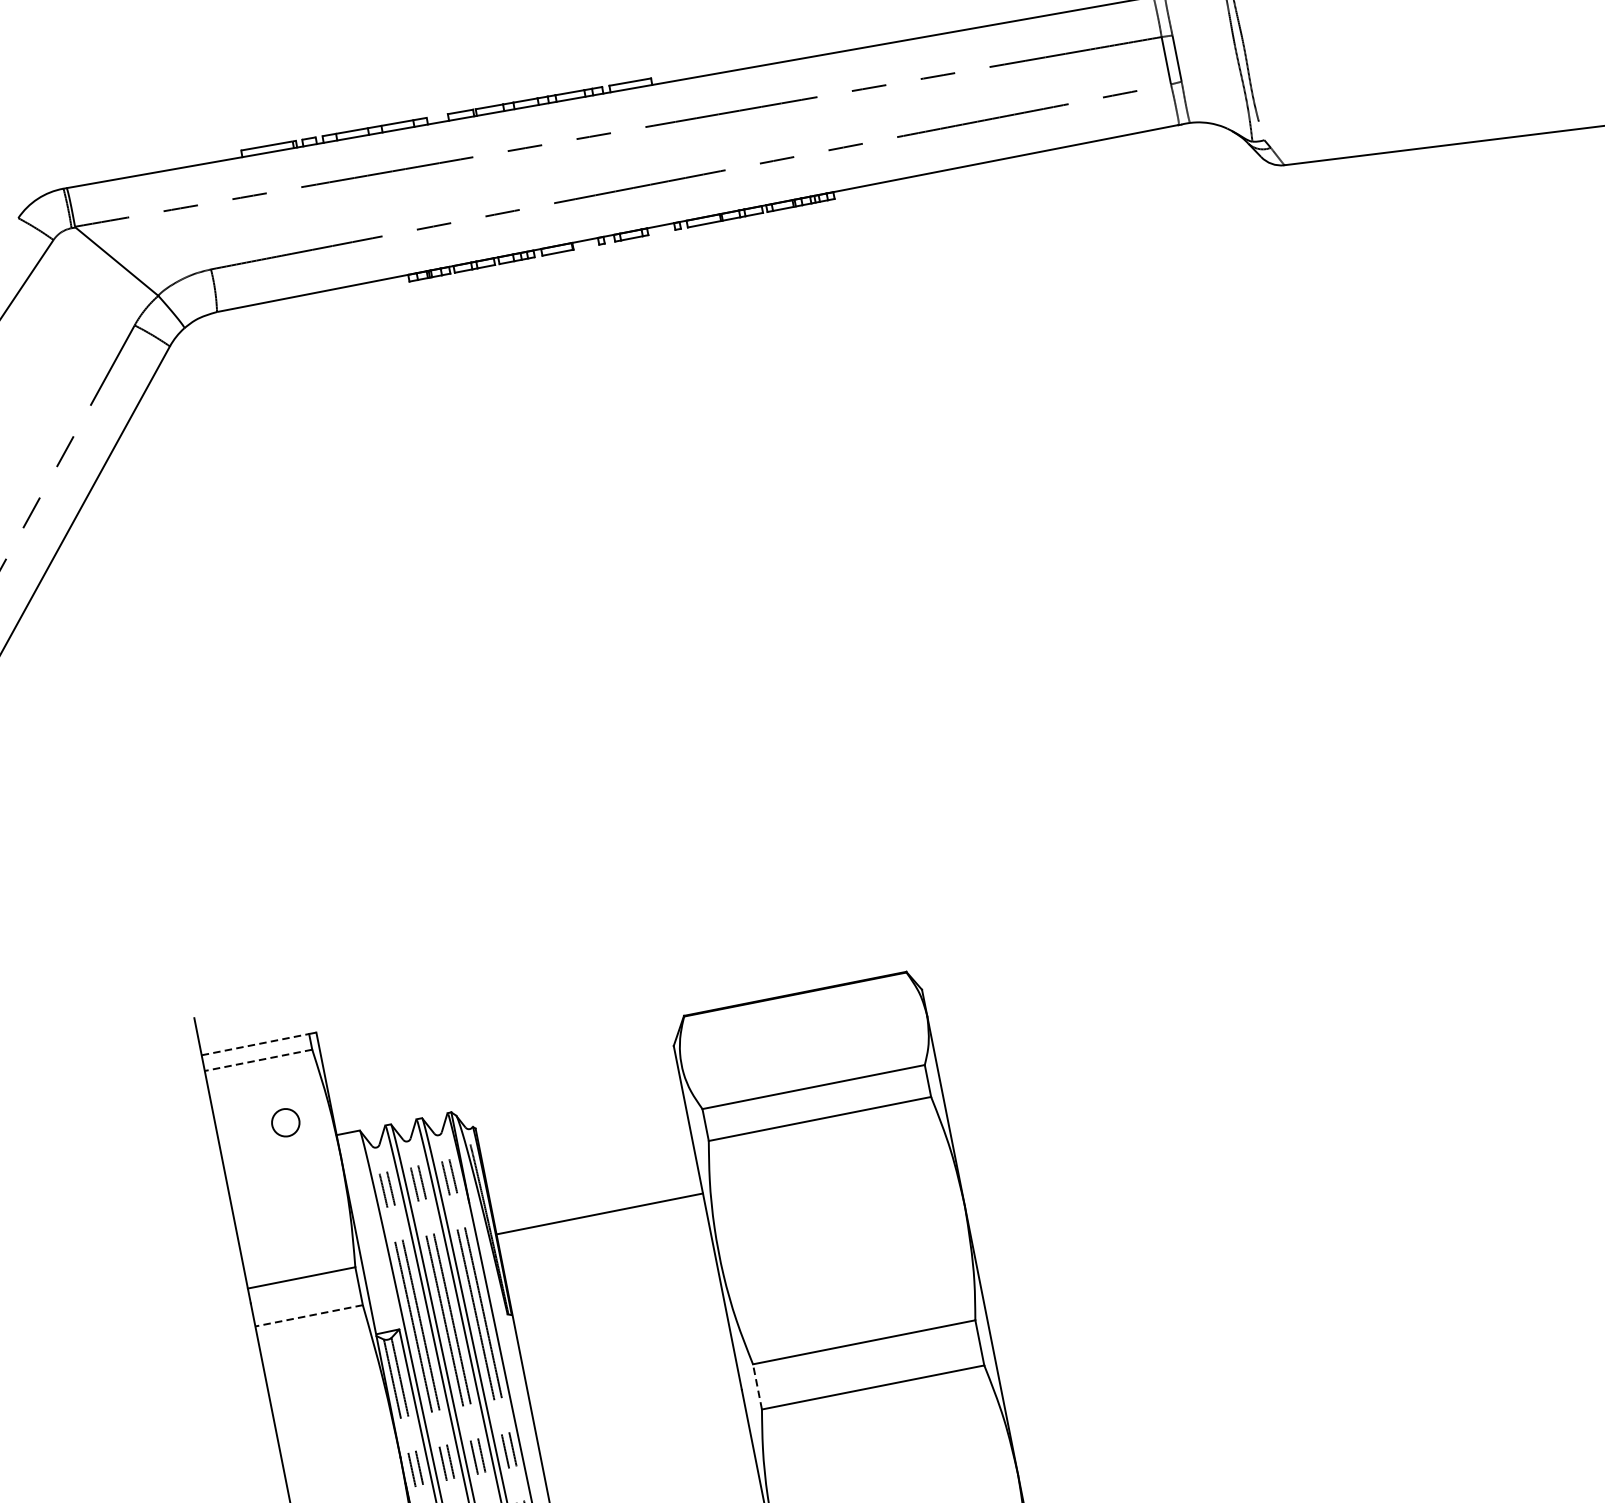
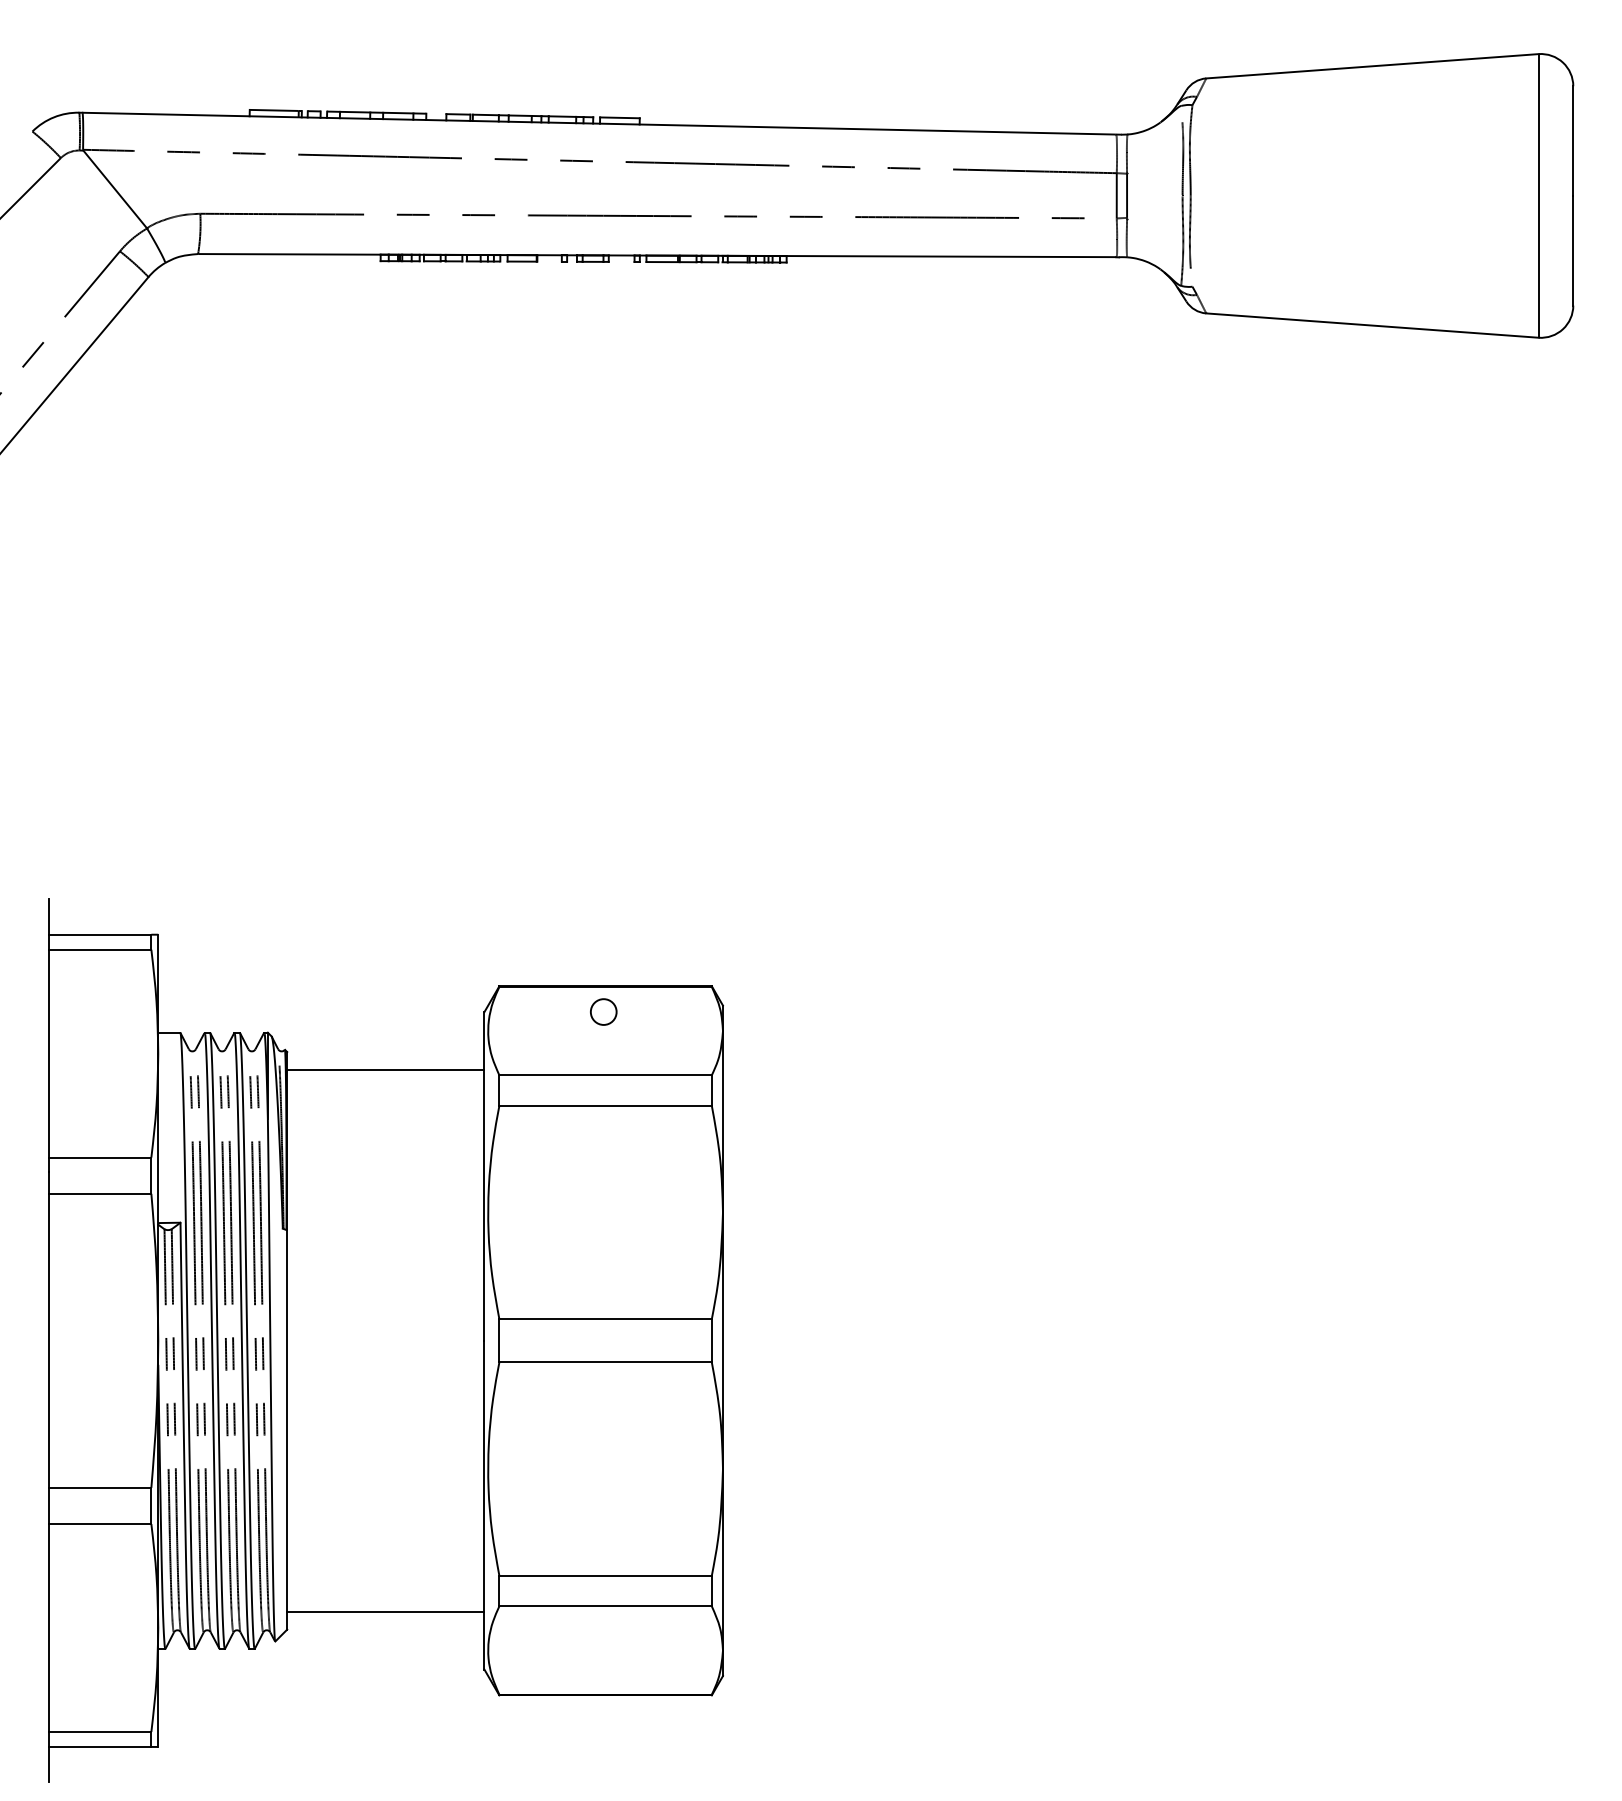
line: (255, 1044) -> (100, 934), dashed -> solid
line: (257, 1060) -> (99, 949), dashed -> solid
circle: (285, 1122) -> (603, 1011), moved
line: (599, 1214) -> (385, 1070), moved
line: (308, 1315) -> (99, 1193), dashed -> solid
line: (757, 1386) -> (499, 1340), dashed -> solid

